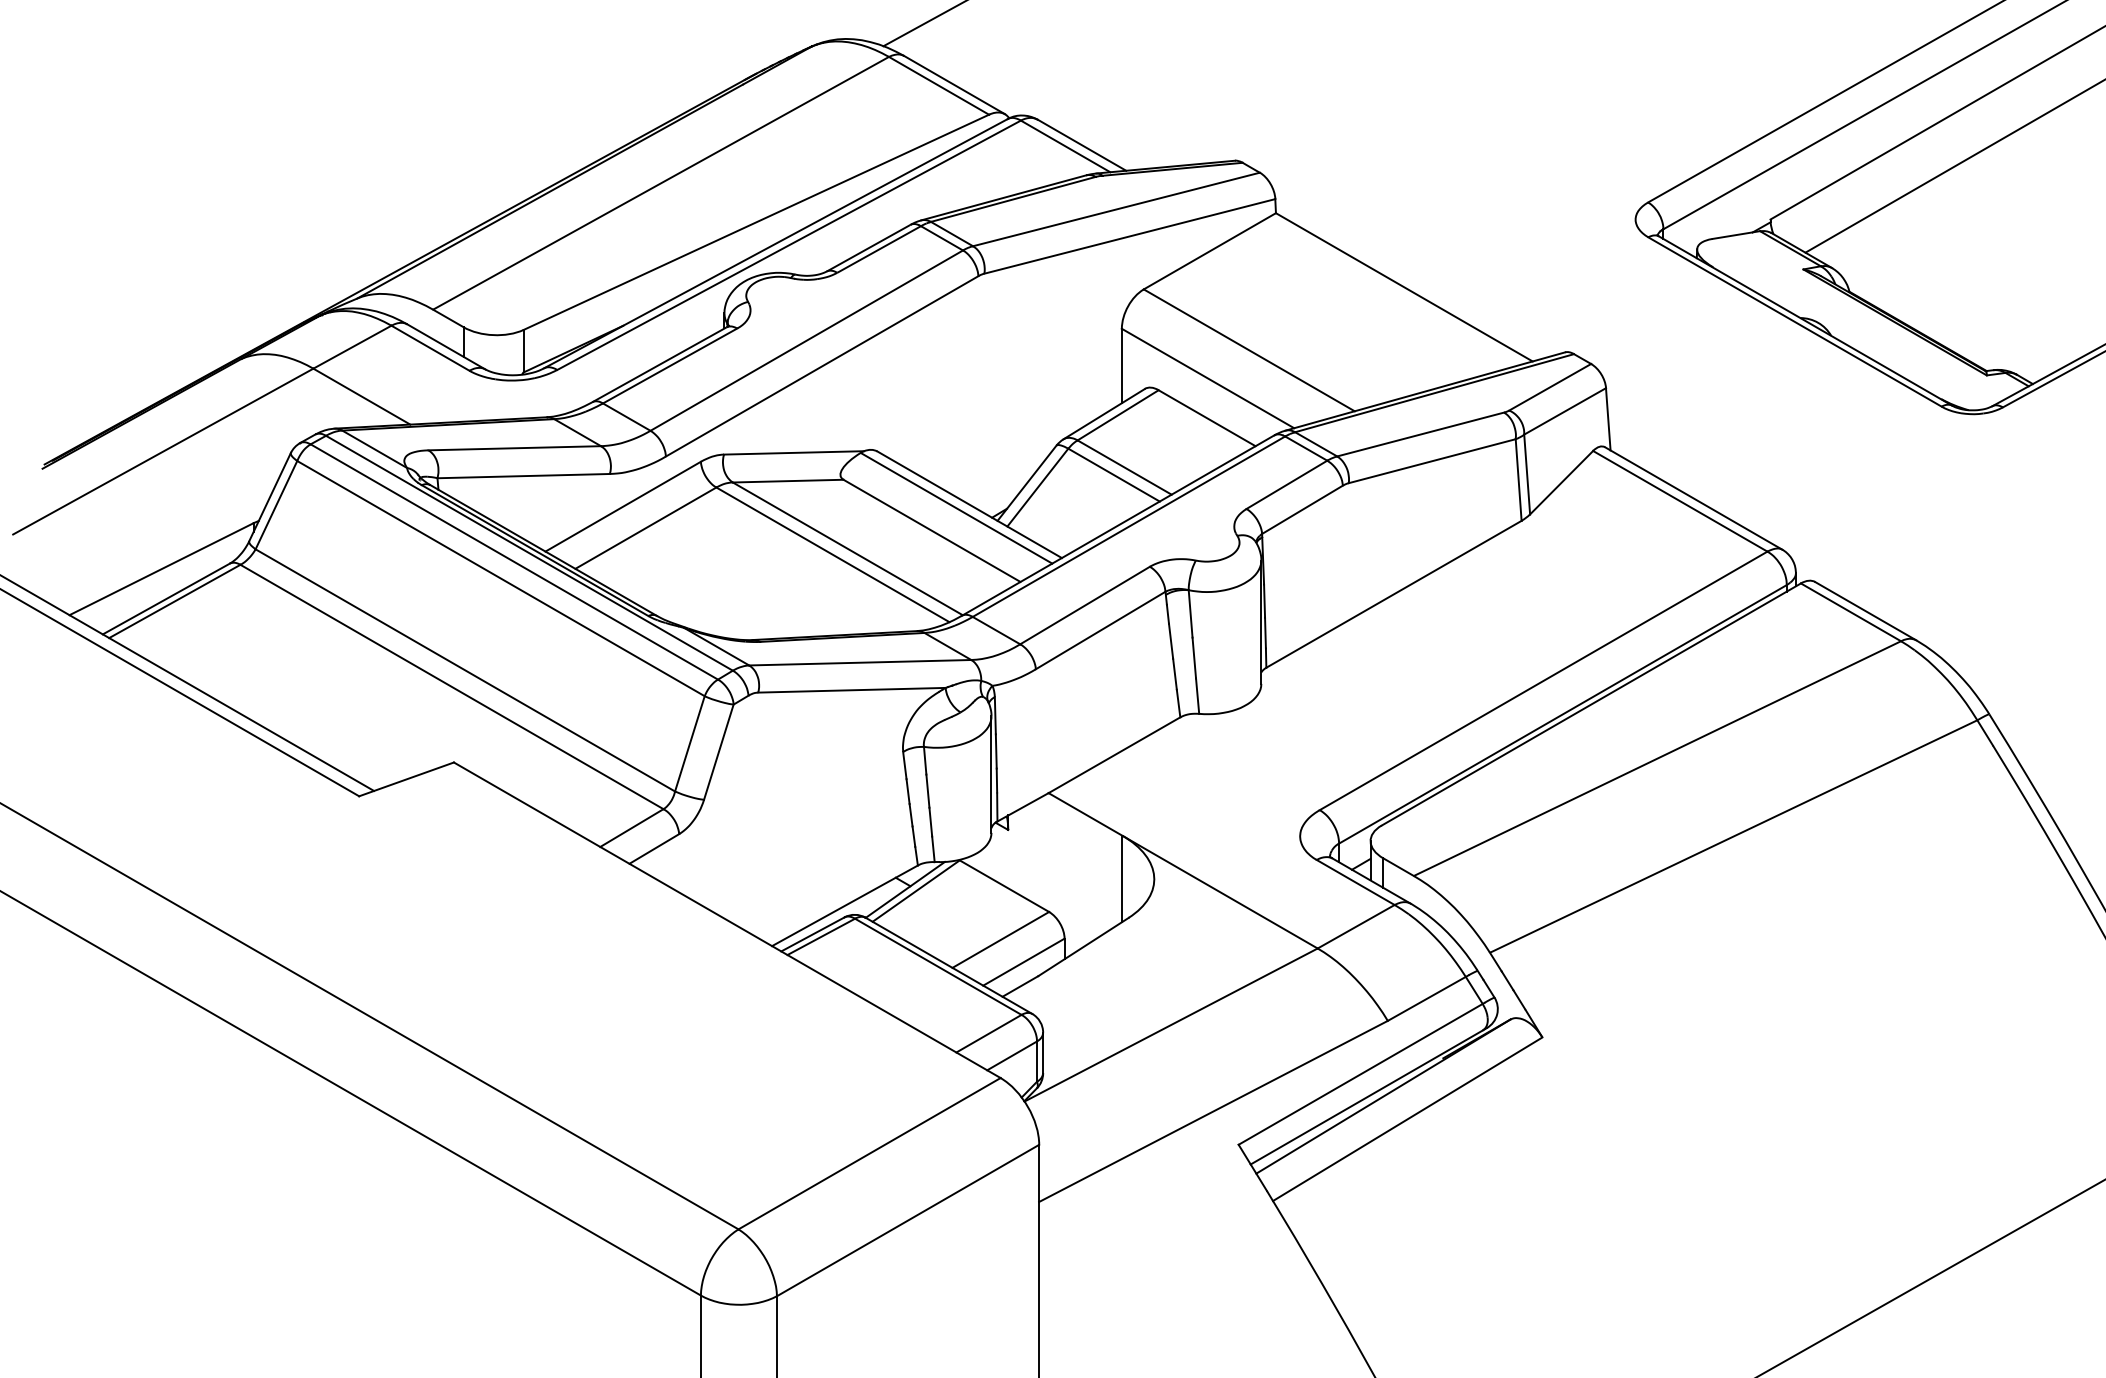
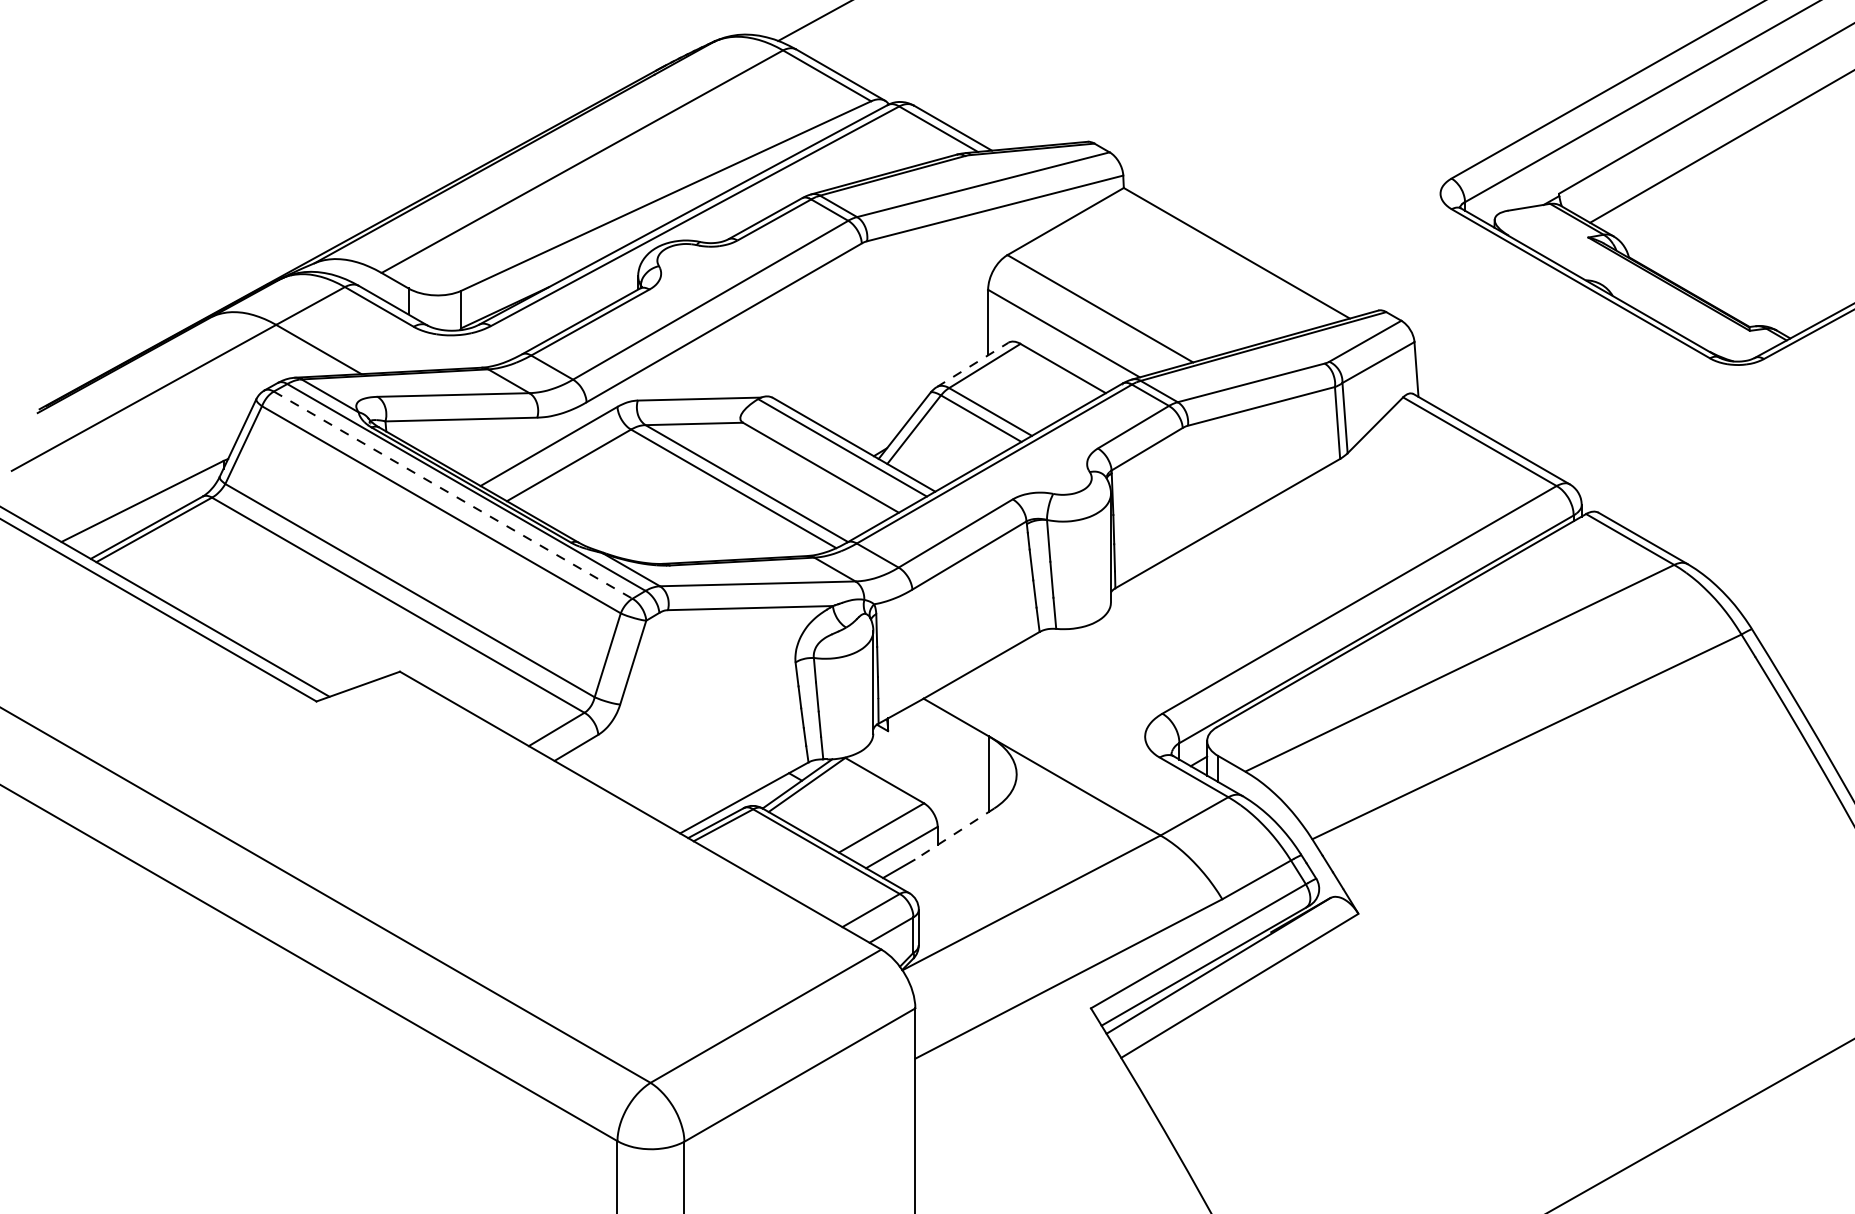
line: (1104, 414) -> (972, 365), solid -> dashed
line: (514, 562) -> (453, 495), solid -> dashed
line: (1083, 947) -> (954, 834), solid -> dashed

